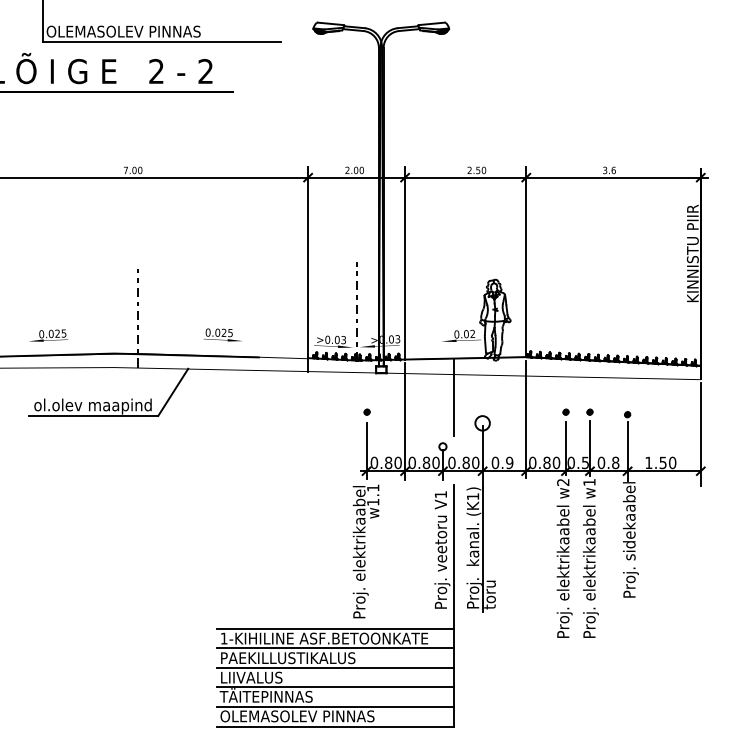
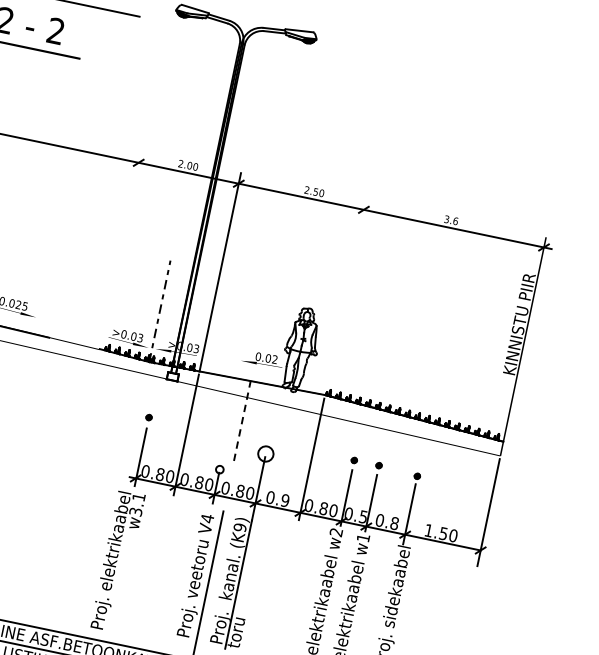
line: (526, 262) -> (345, 297), removed
line: (308, 269) -> (119, 257), removed
line: (454, 397) -> (242, 421), solid -> dashed
text: (440, 494) -> (207, 518), V1 -> V4
text: (472, 496) -> (239, 527), (K1) -> (K9)
text: (373, 501) -> (136, 511), w1.1 -> w3.1

